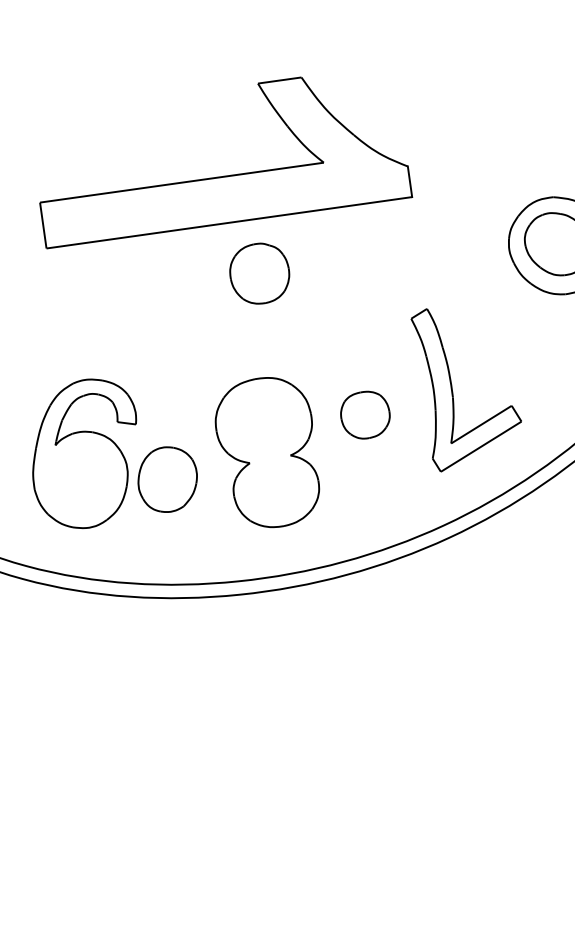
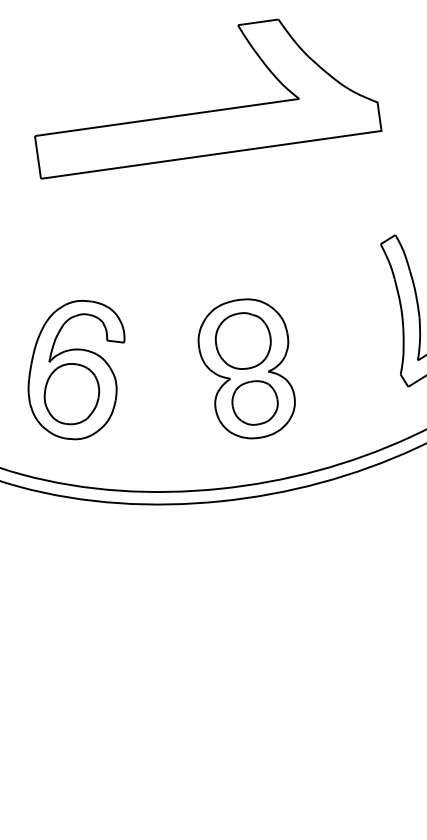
part: (259, 273) -> (243, 340), moved
part: (365, 414) -> (255, 402), moved
part: (167, 479) -> (71, 393), moved

